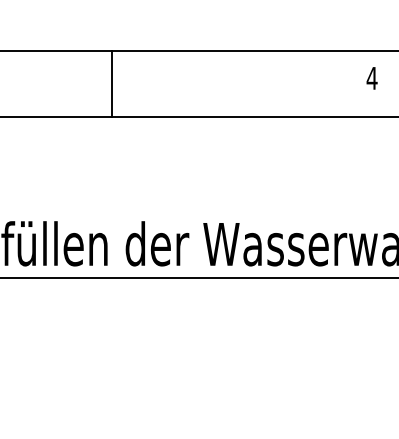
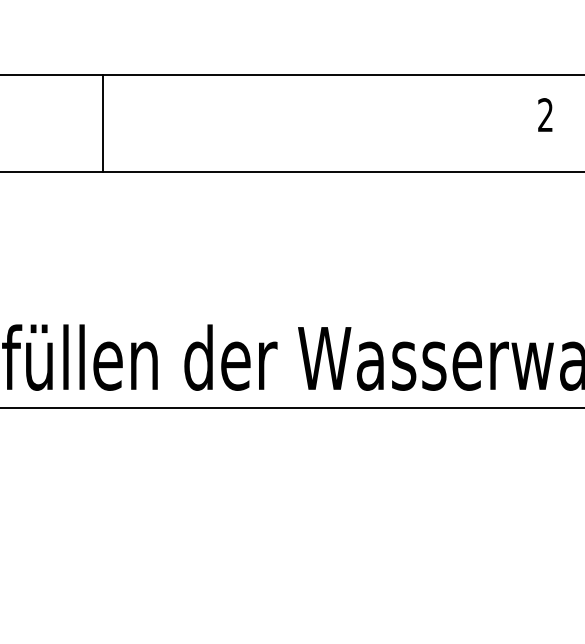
text: (371, 77) -> (544, 113), 4 -> 2
line: (112, 83) -> (103, 122), moved

